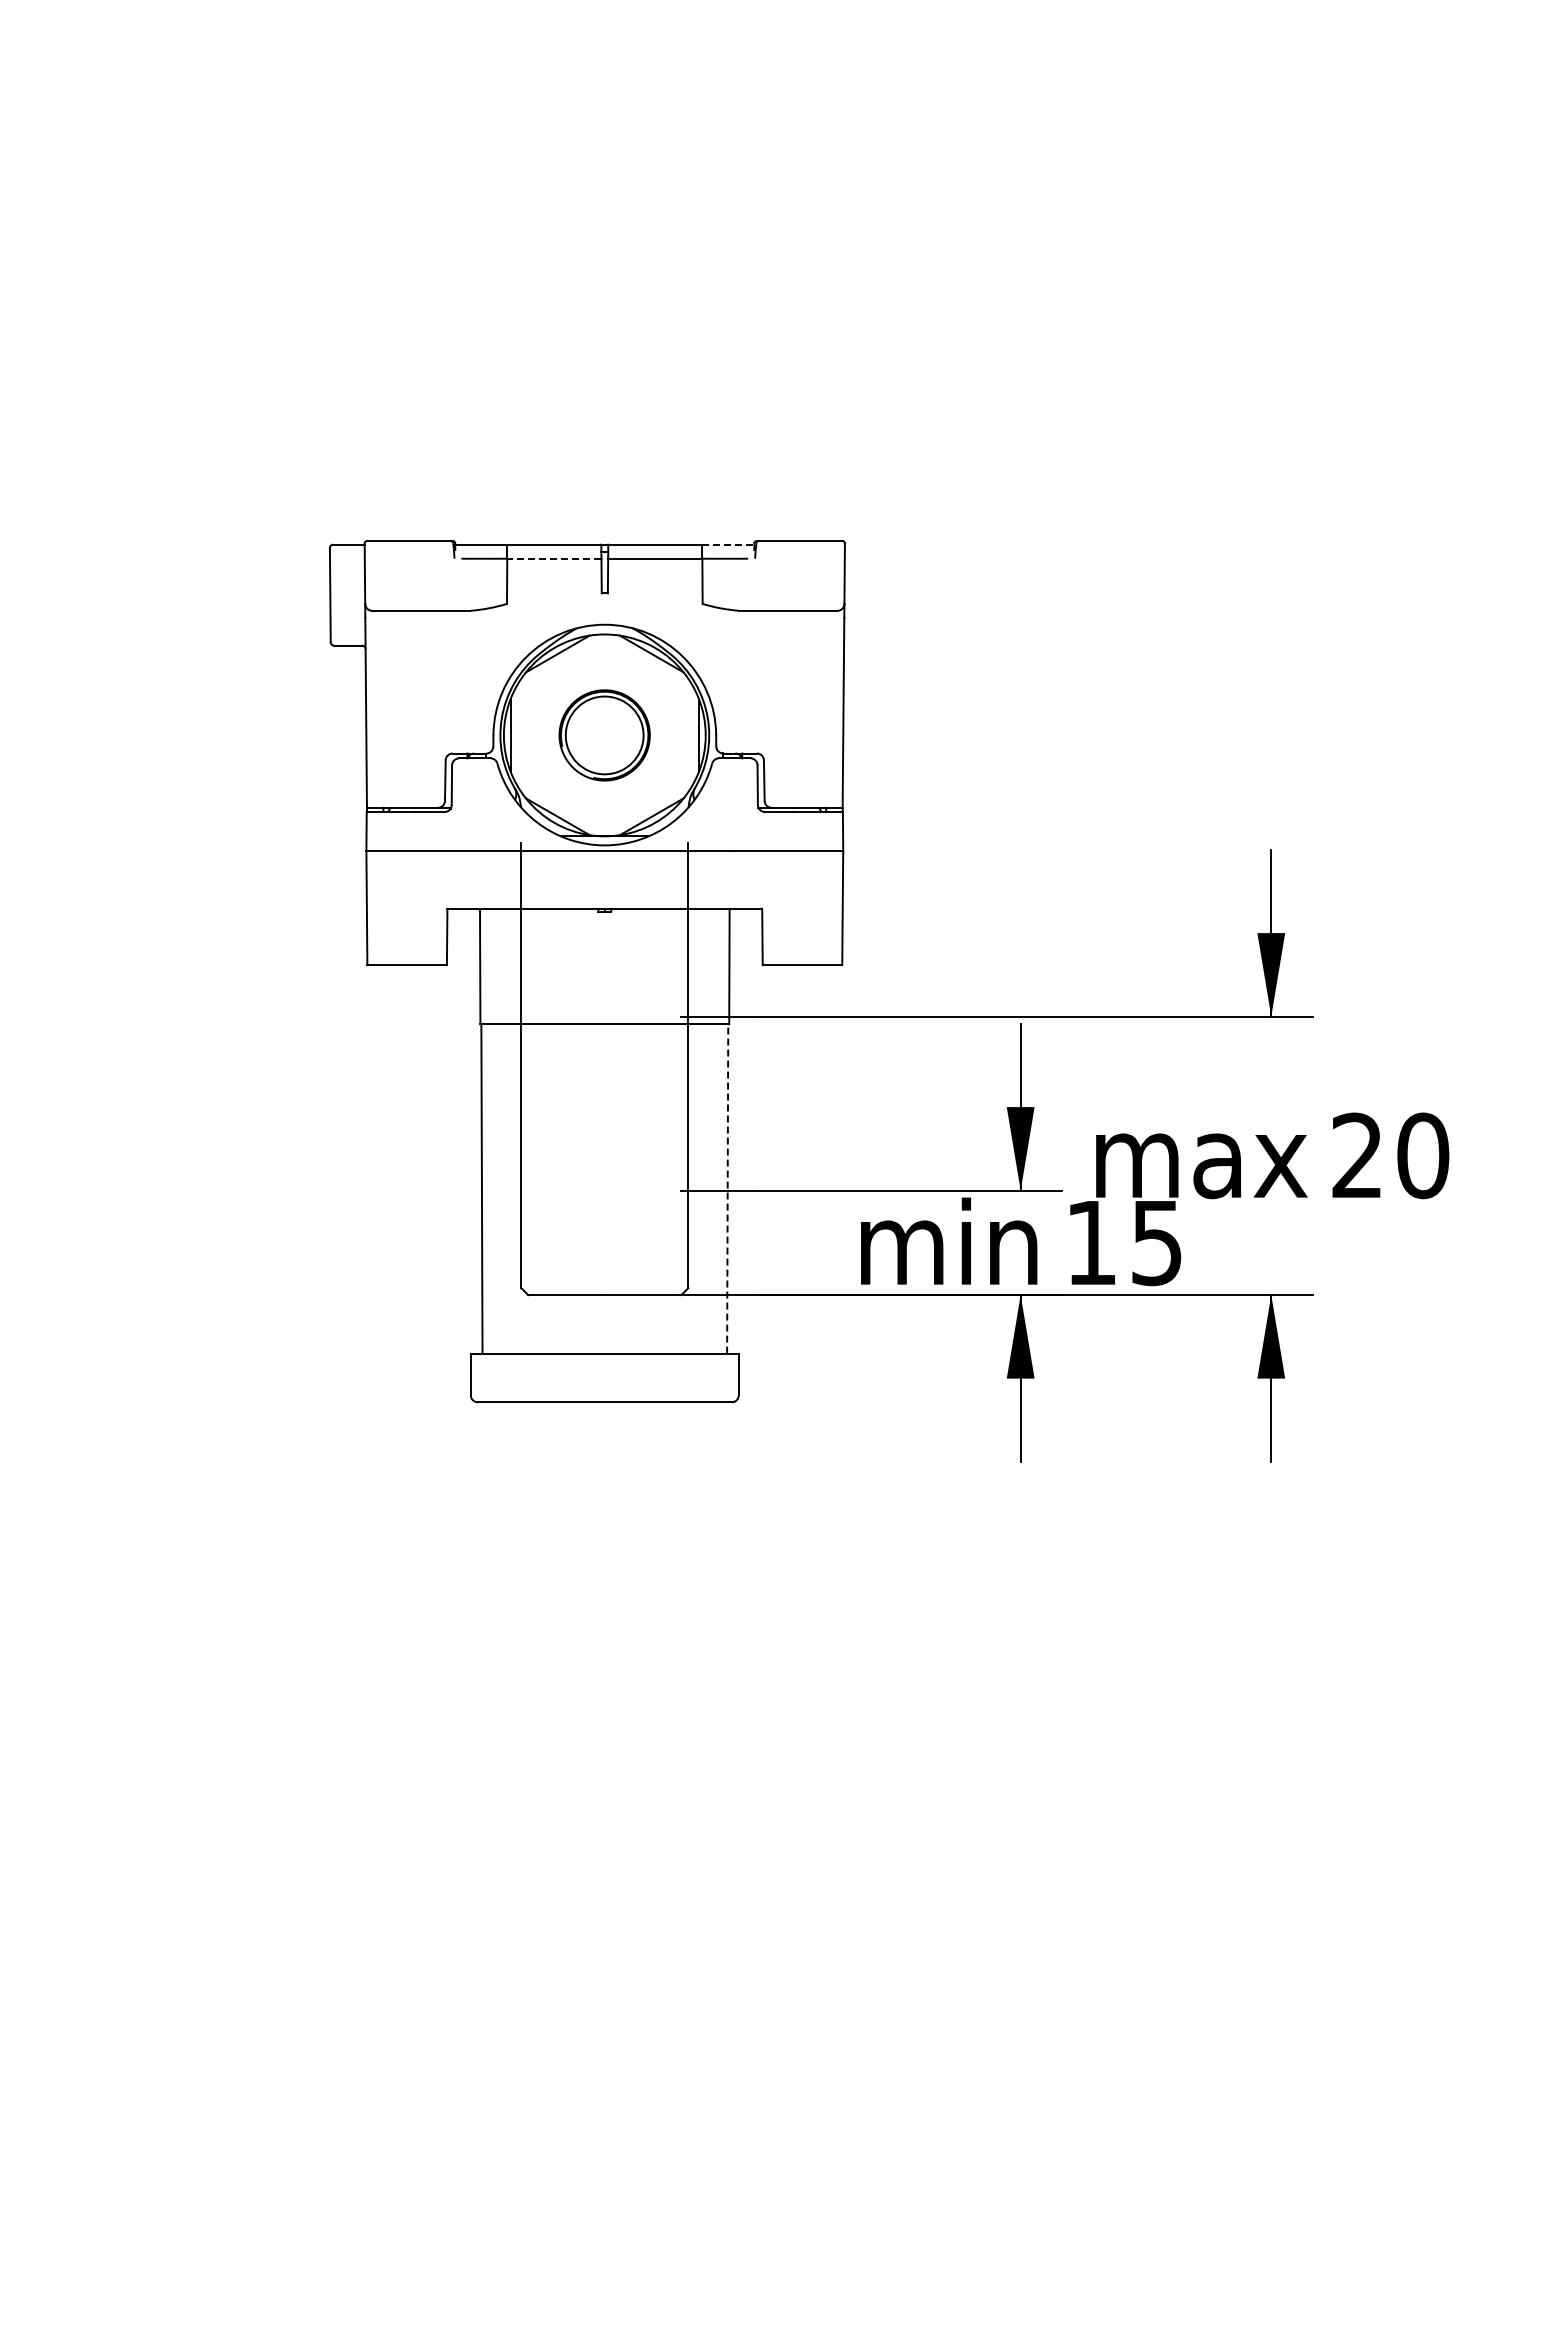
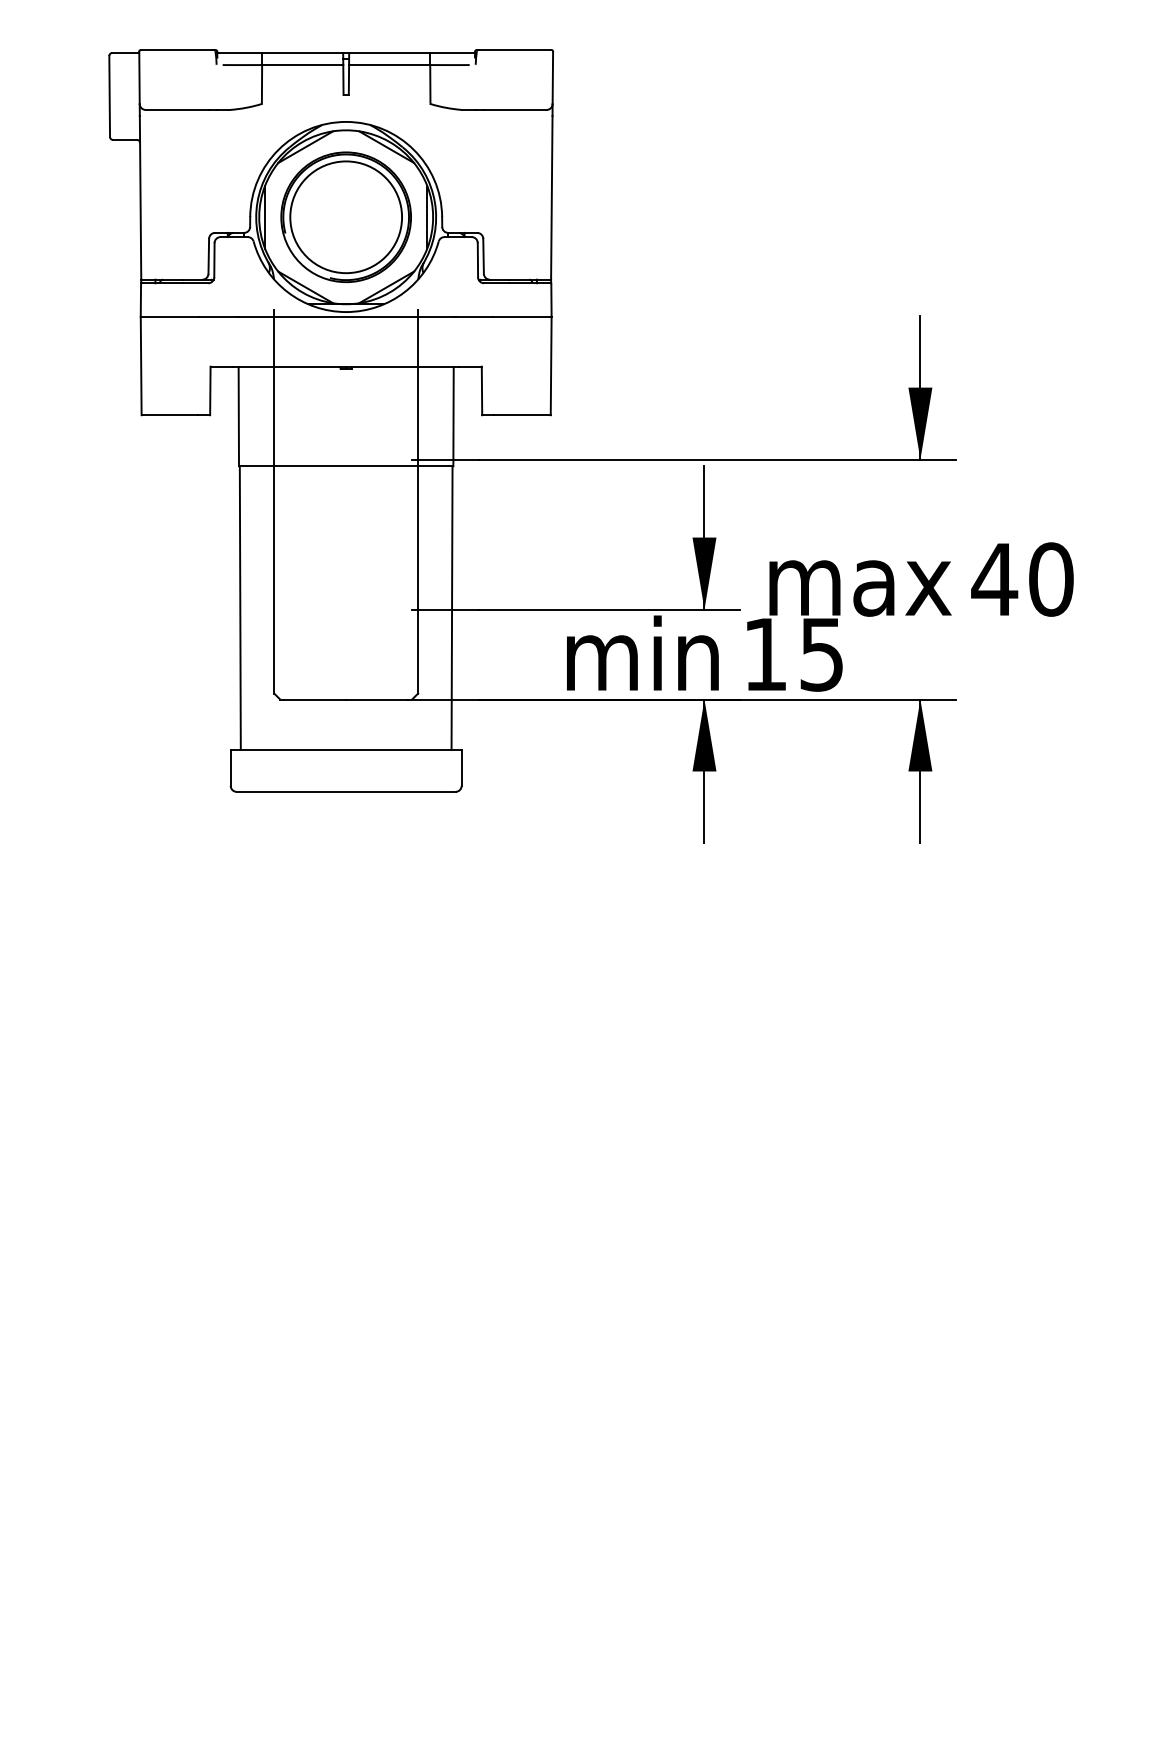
line: (728, 544) -> (452, 52), dashed -> solid
line: (553, 558) -> (301, 64), dashed -> solid
part: (604, 735) -> (345, 217), size x1.67
text: (1357, 1154) -> (994, 578), 20 -> 40
line: (727, 1188) -> (451, 607), dashed -> solid

